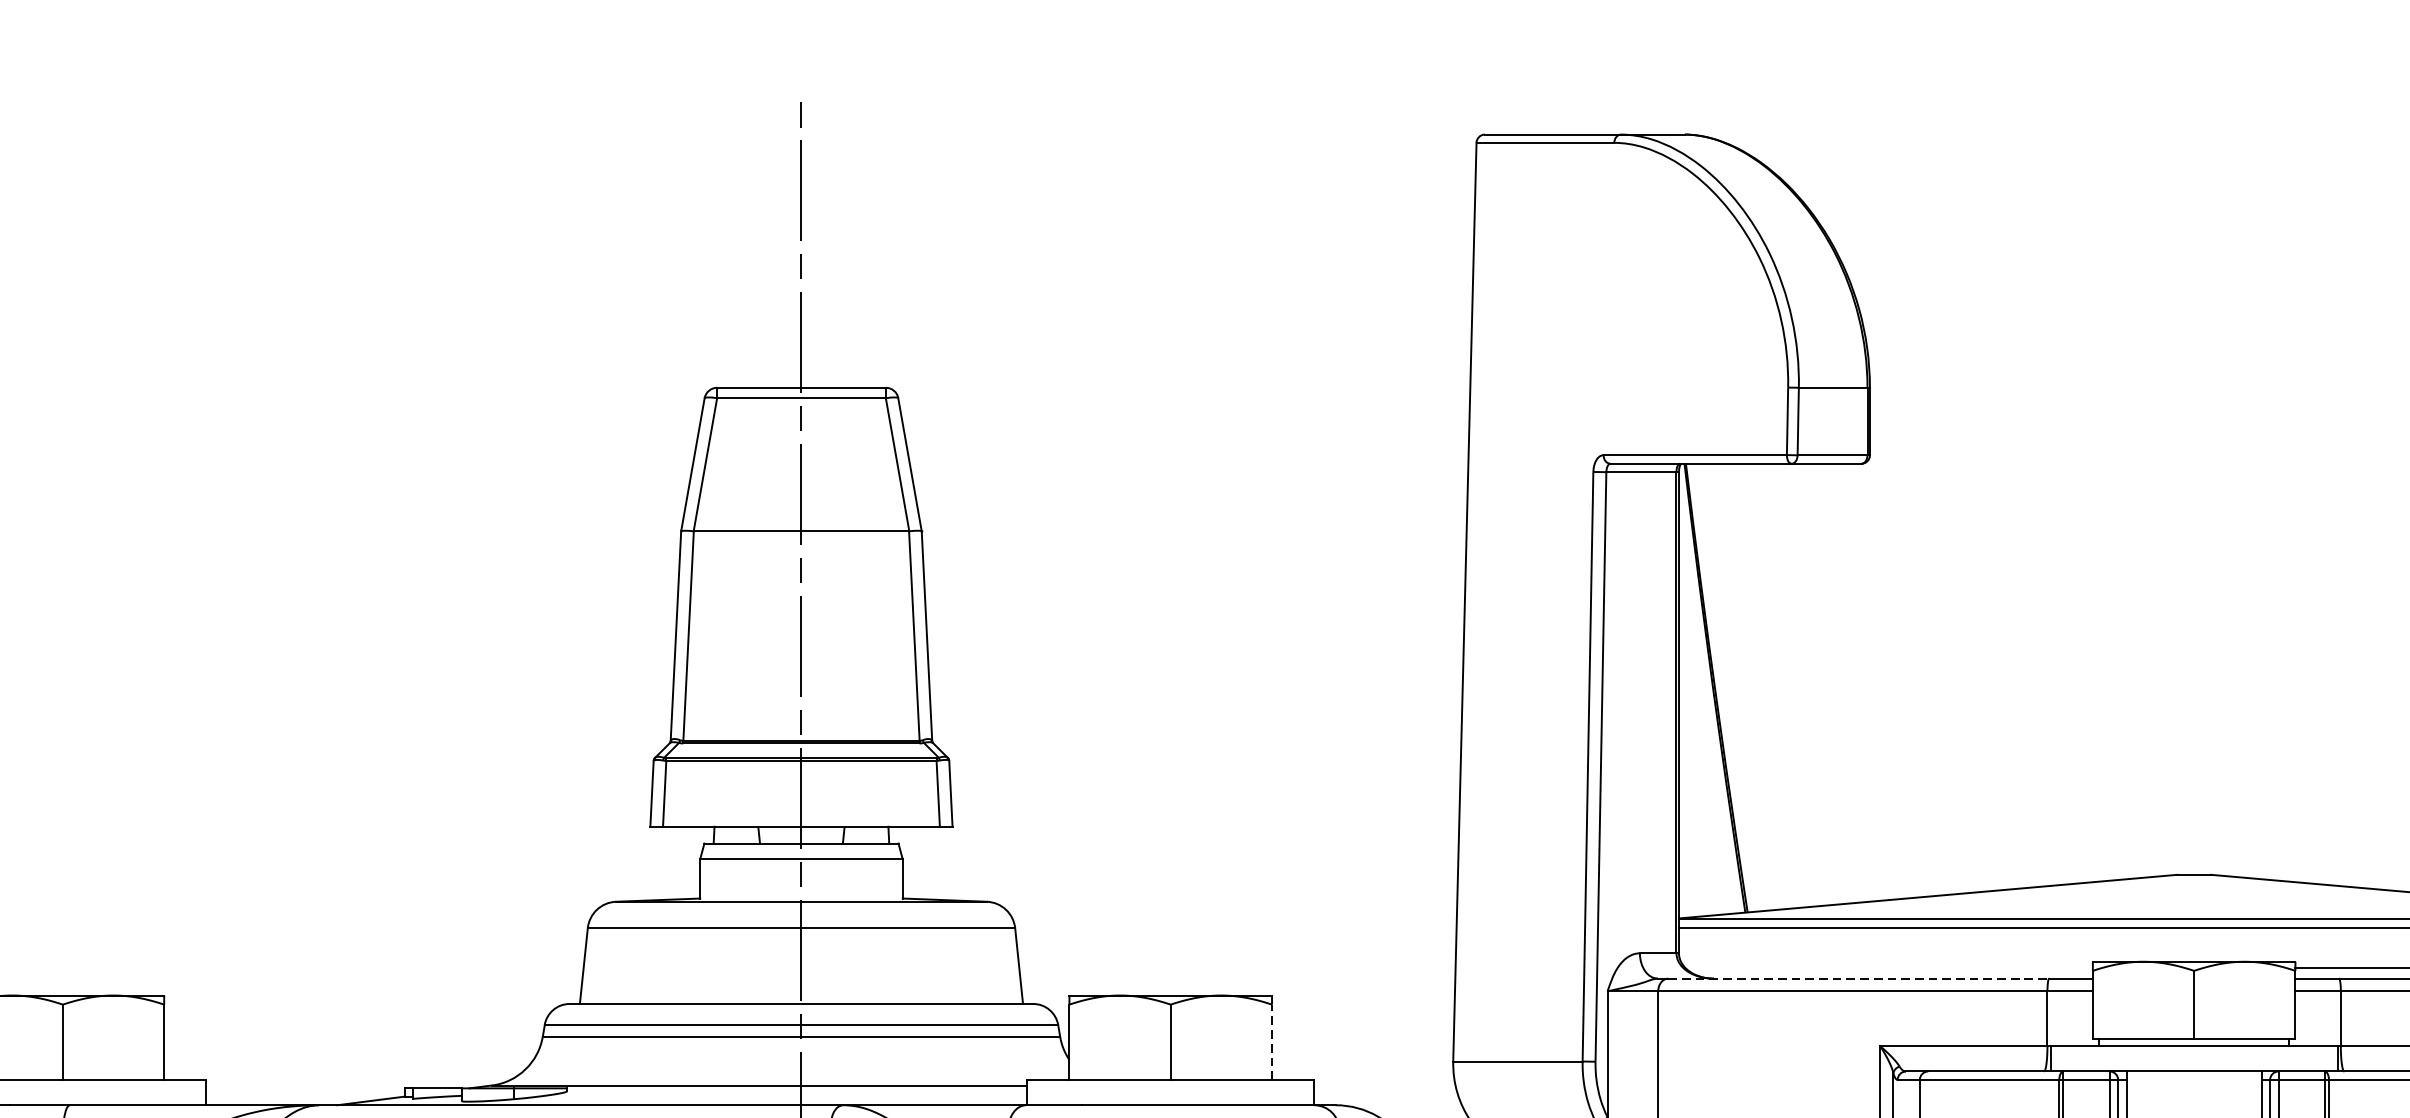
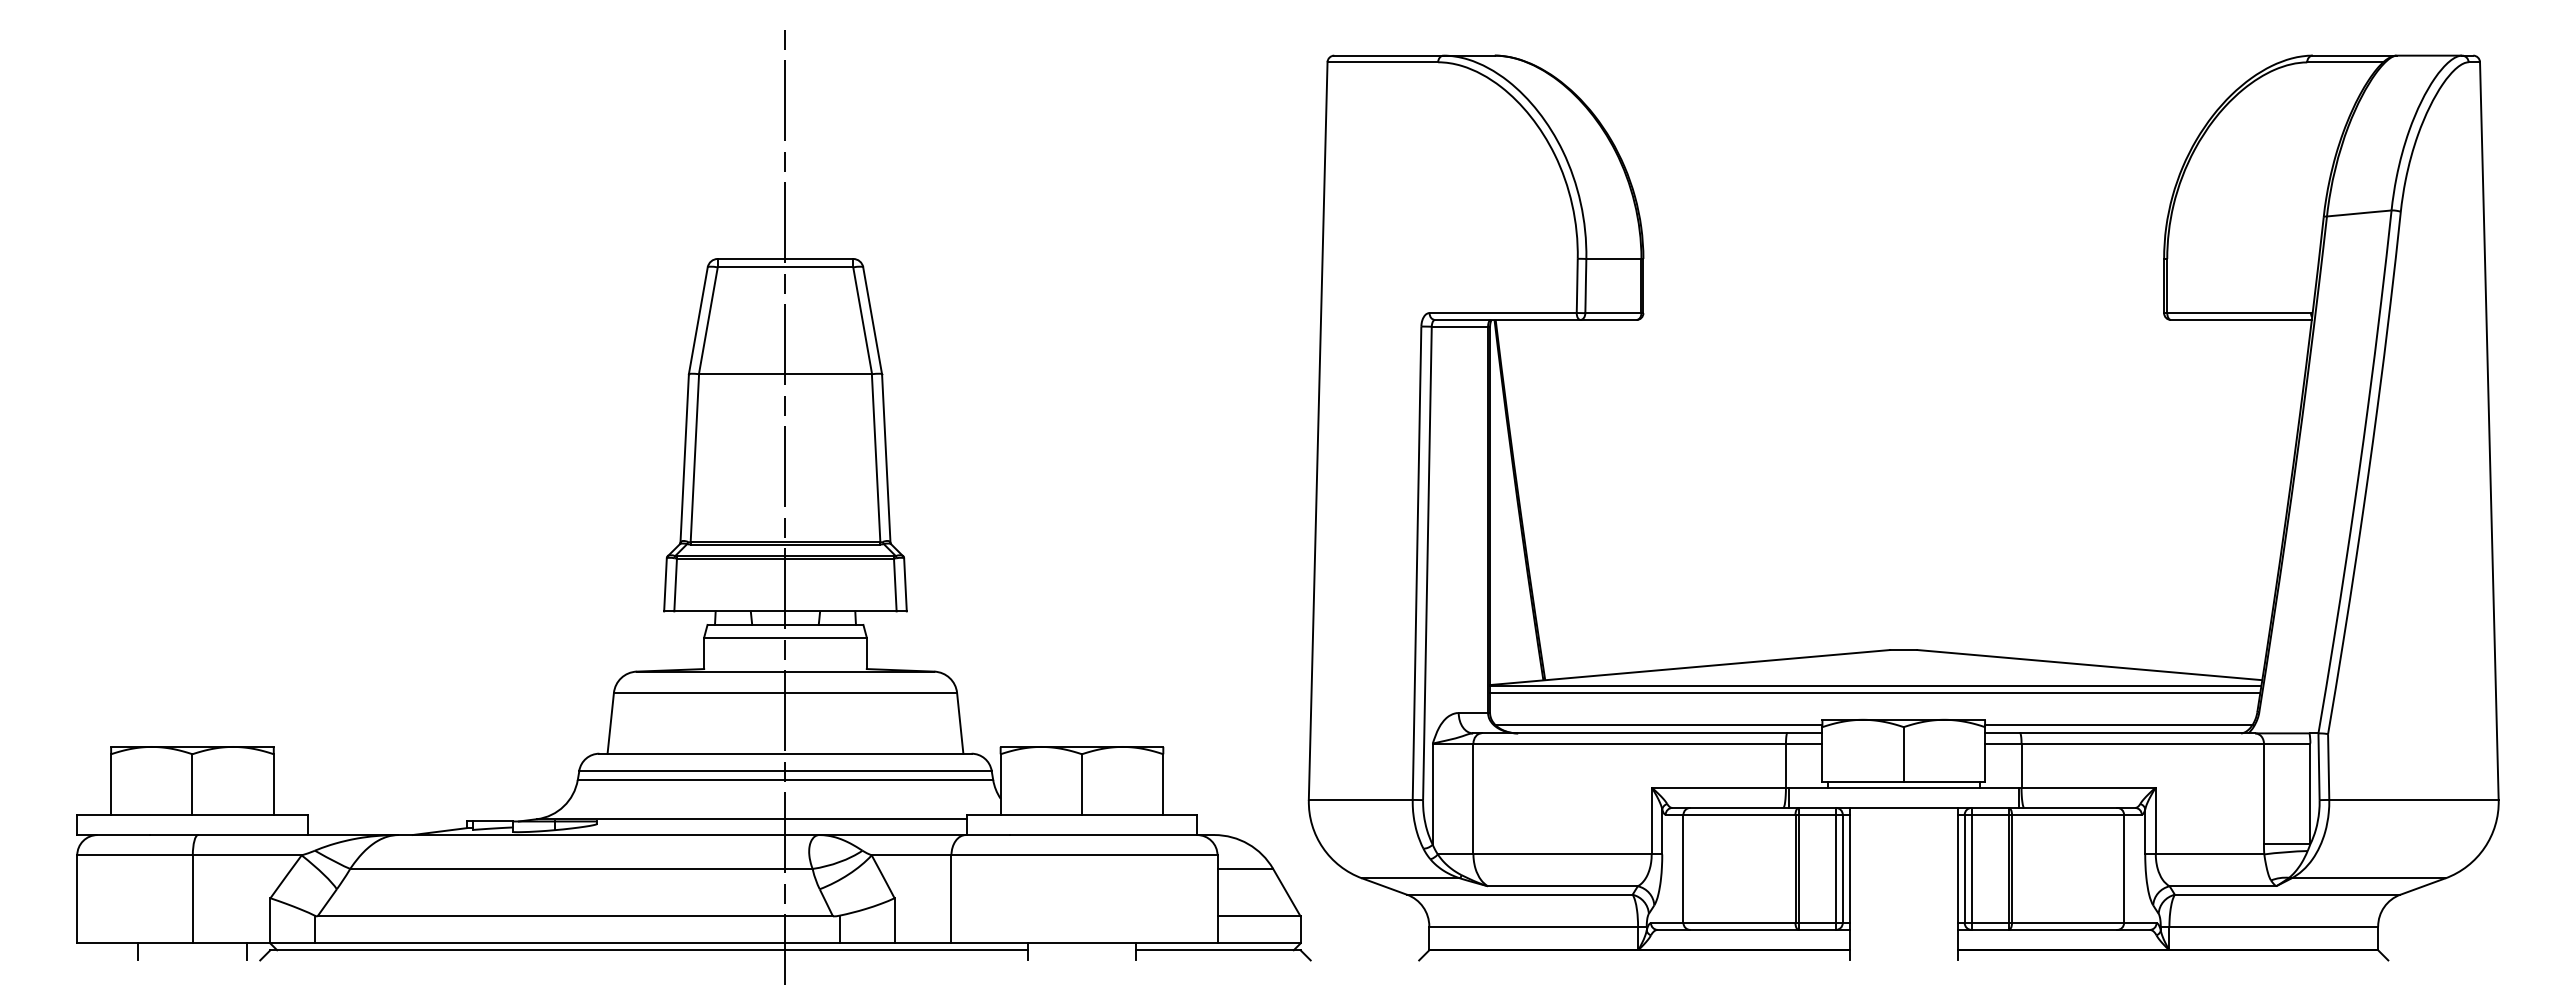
line: (1888, 967) -> (1658, 724), added
line: (1858, 978) -> (1634, 733), dashed -> solid
line: (1272, 1041) -> (1163, 783), dashed -> solid

